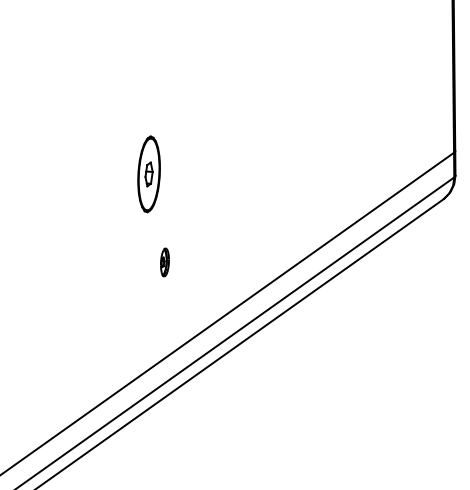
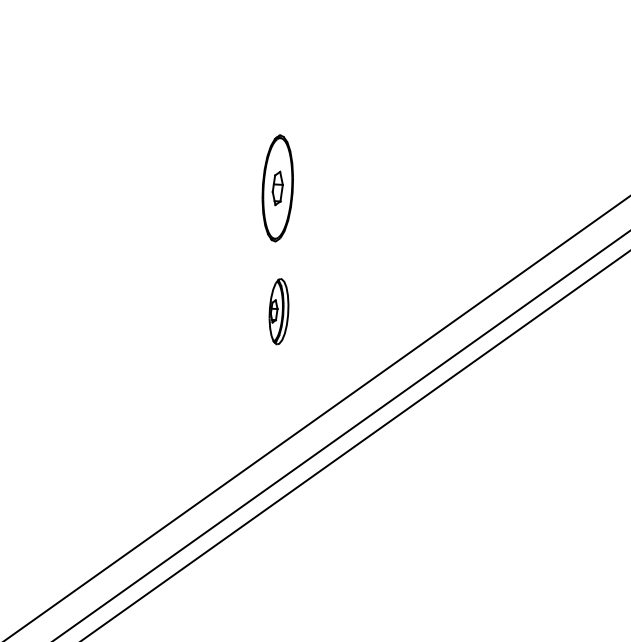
part: (148, 174) -> (276, 188), moved
part: (164, 262) -> (278, 311), size x1.67

